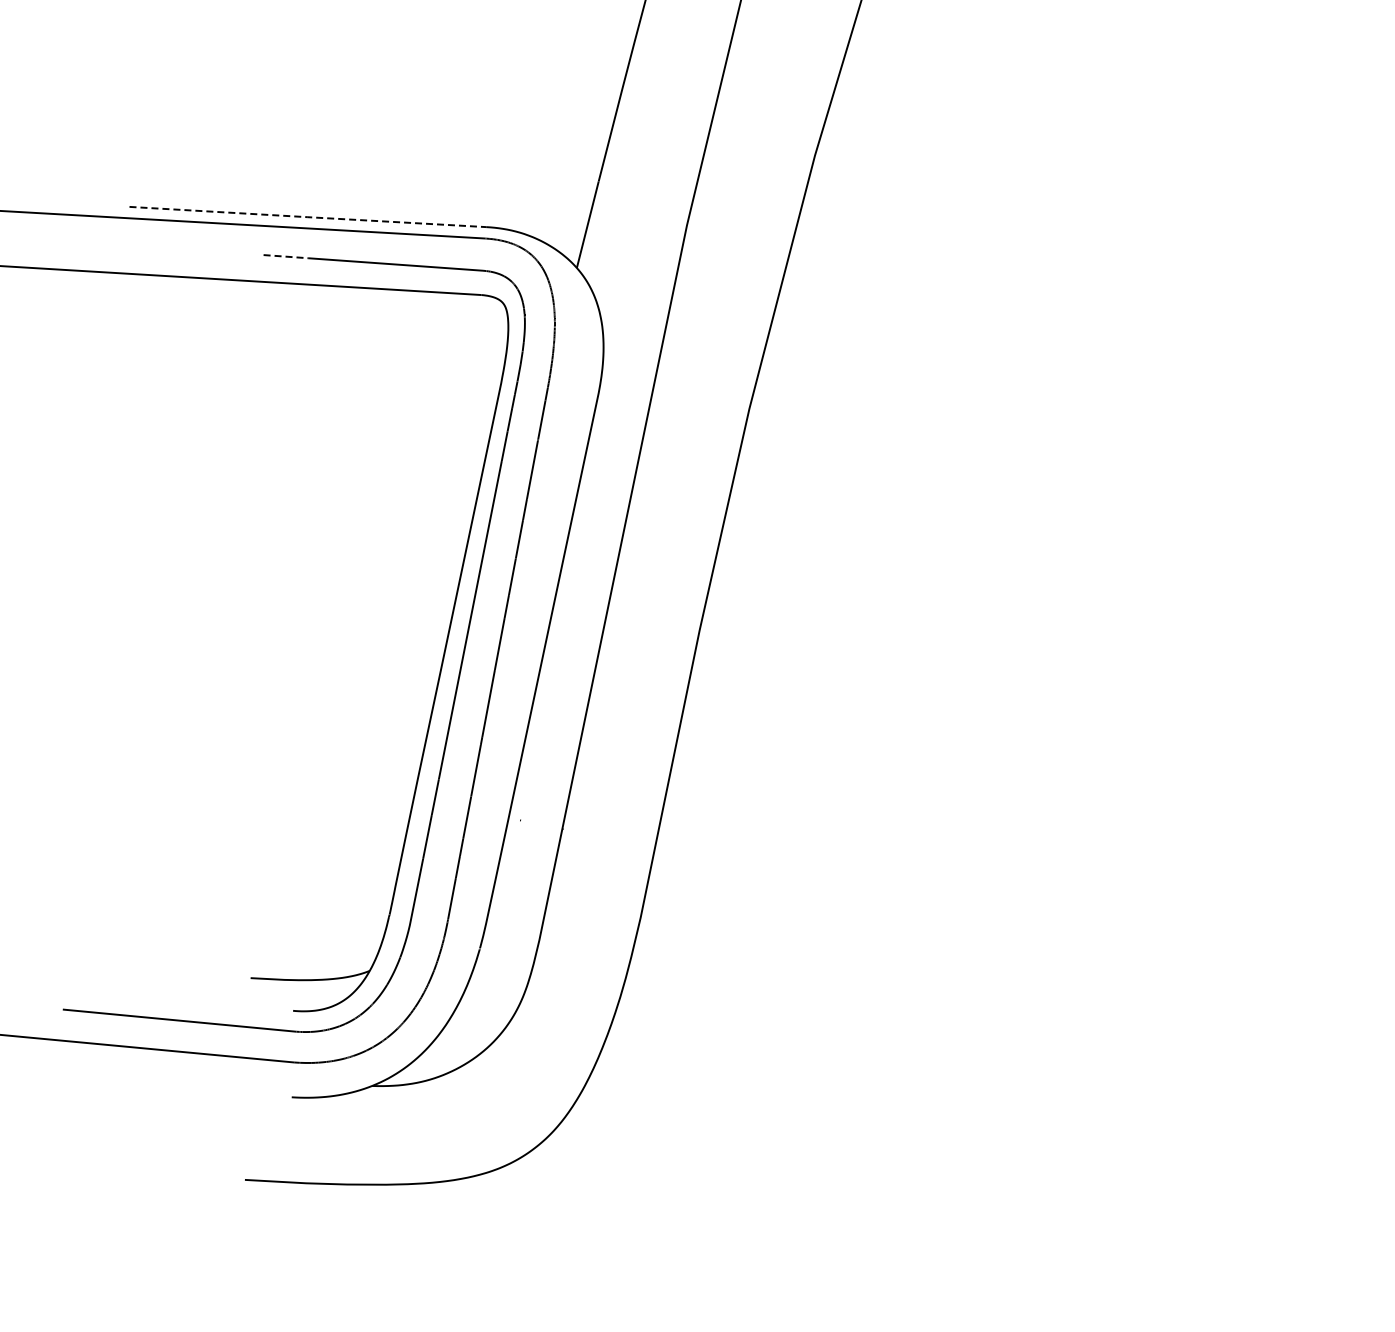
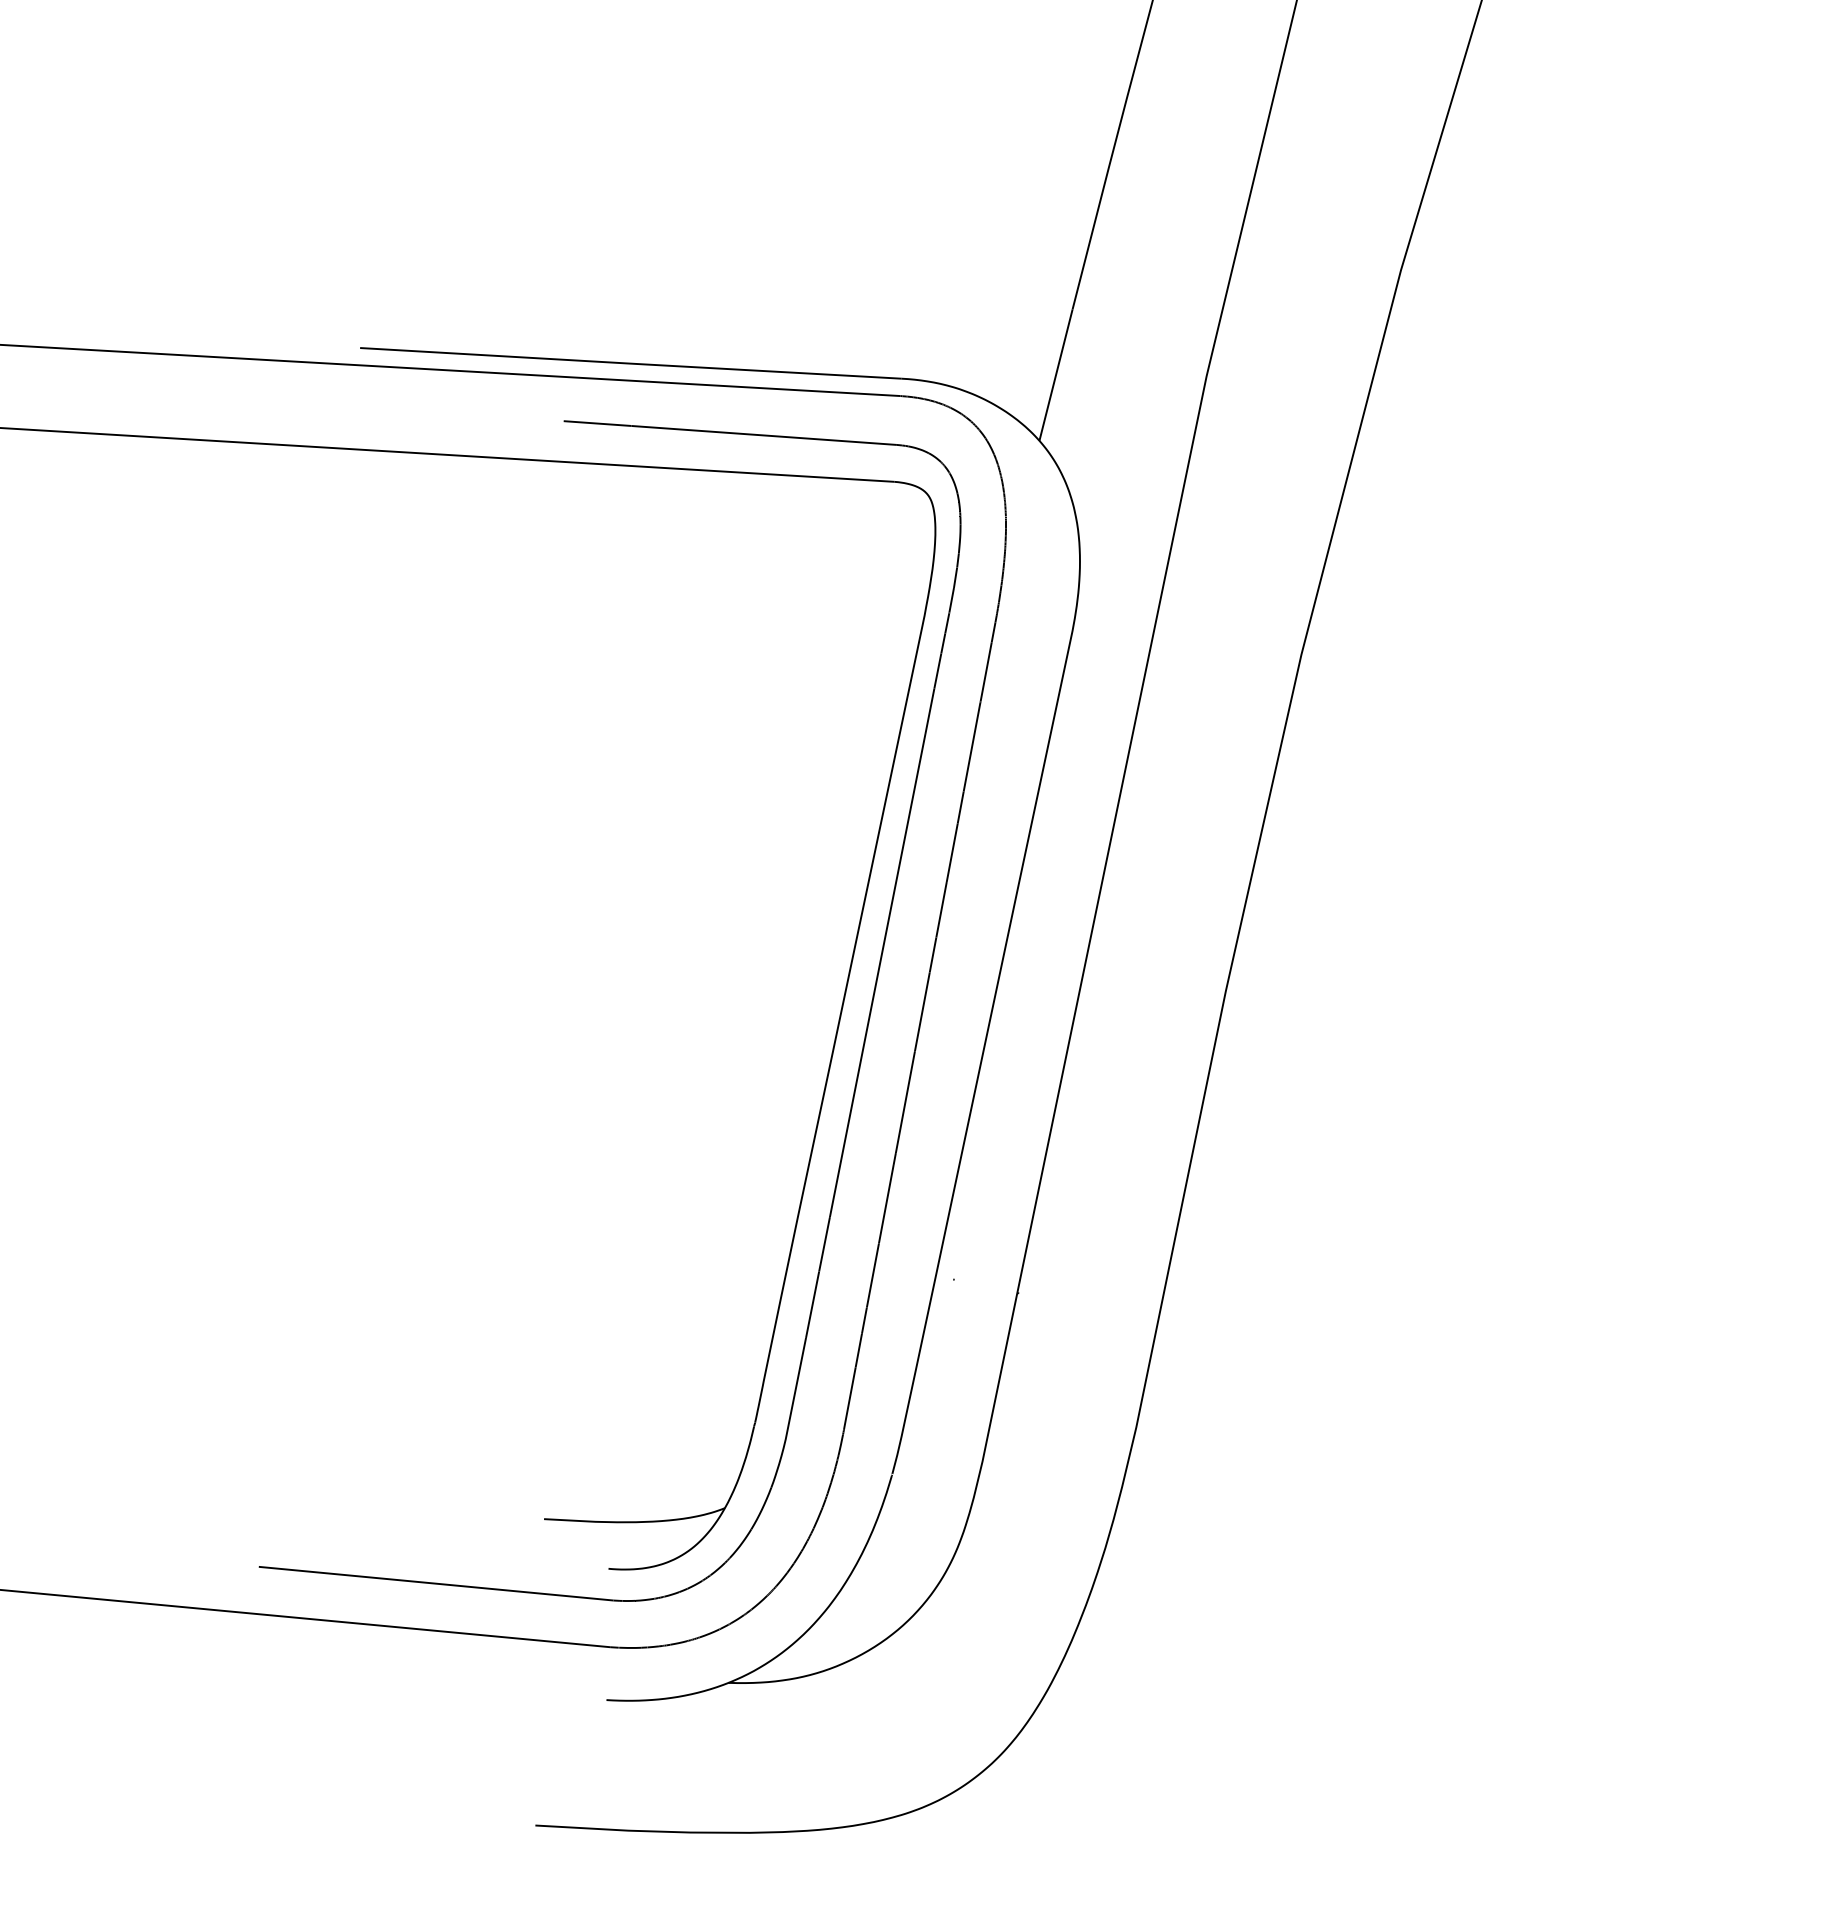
line: (307, 217) -> (630, 364), dashed -> solid
line: (286, 256) -> (598, 423), dashed -> solid

